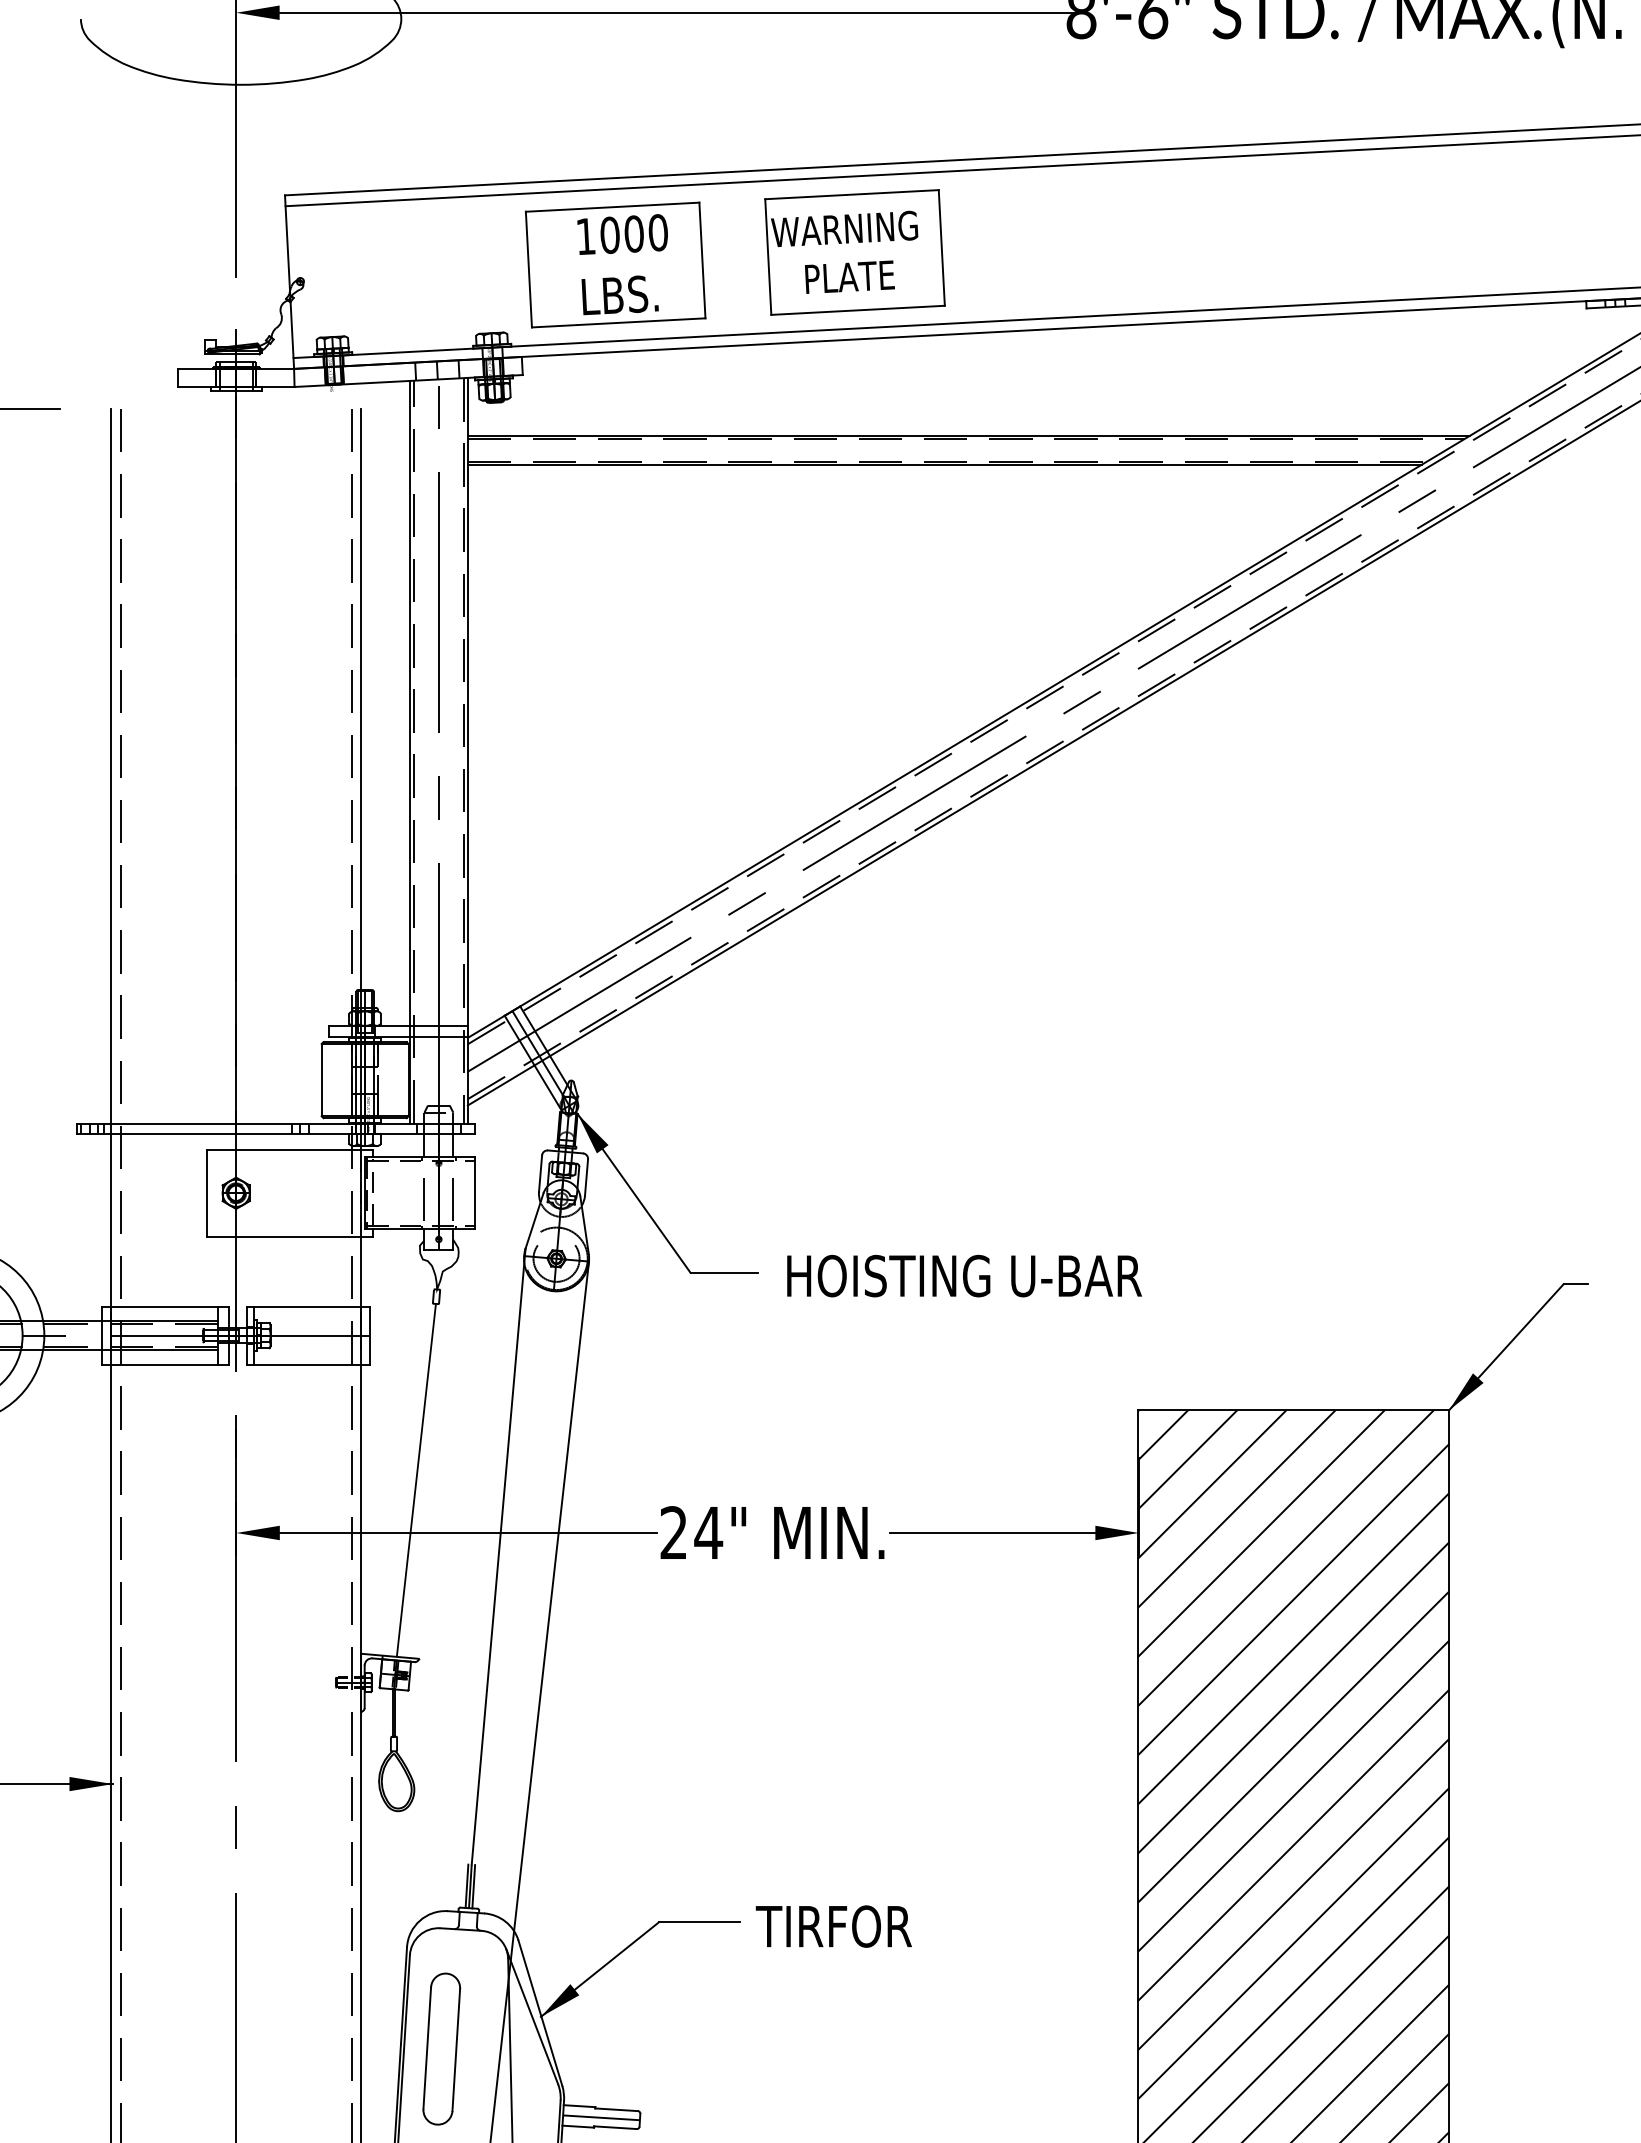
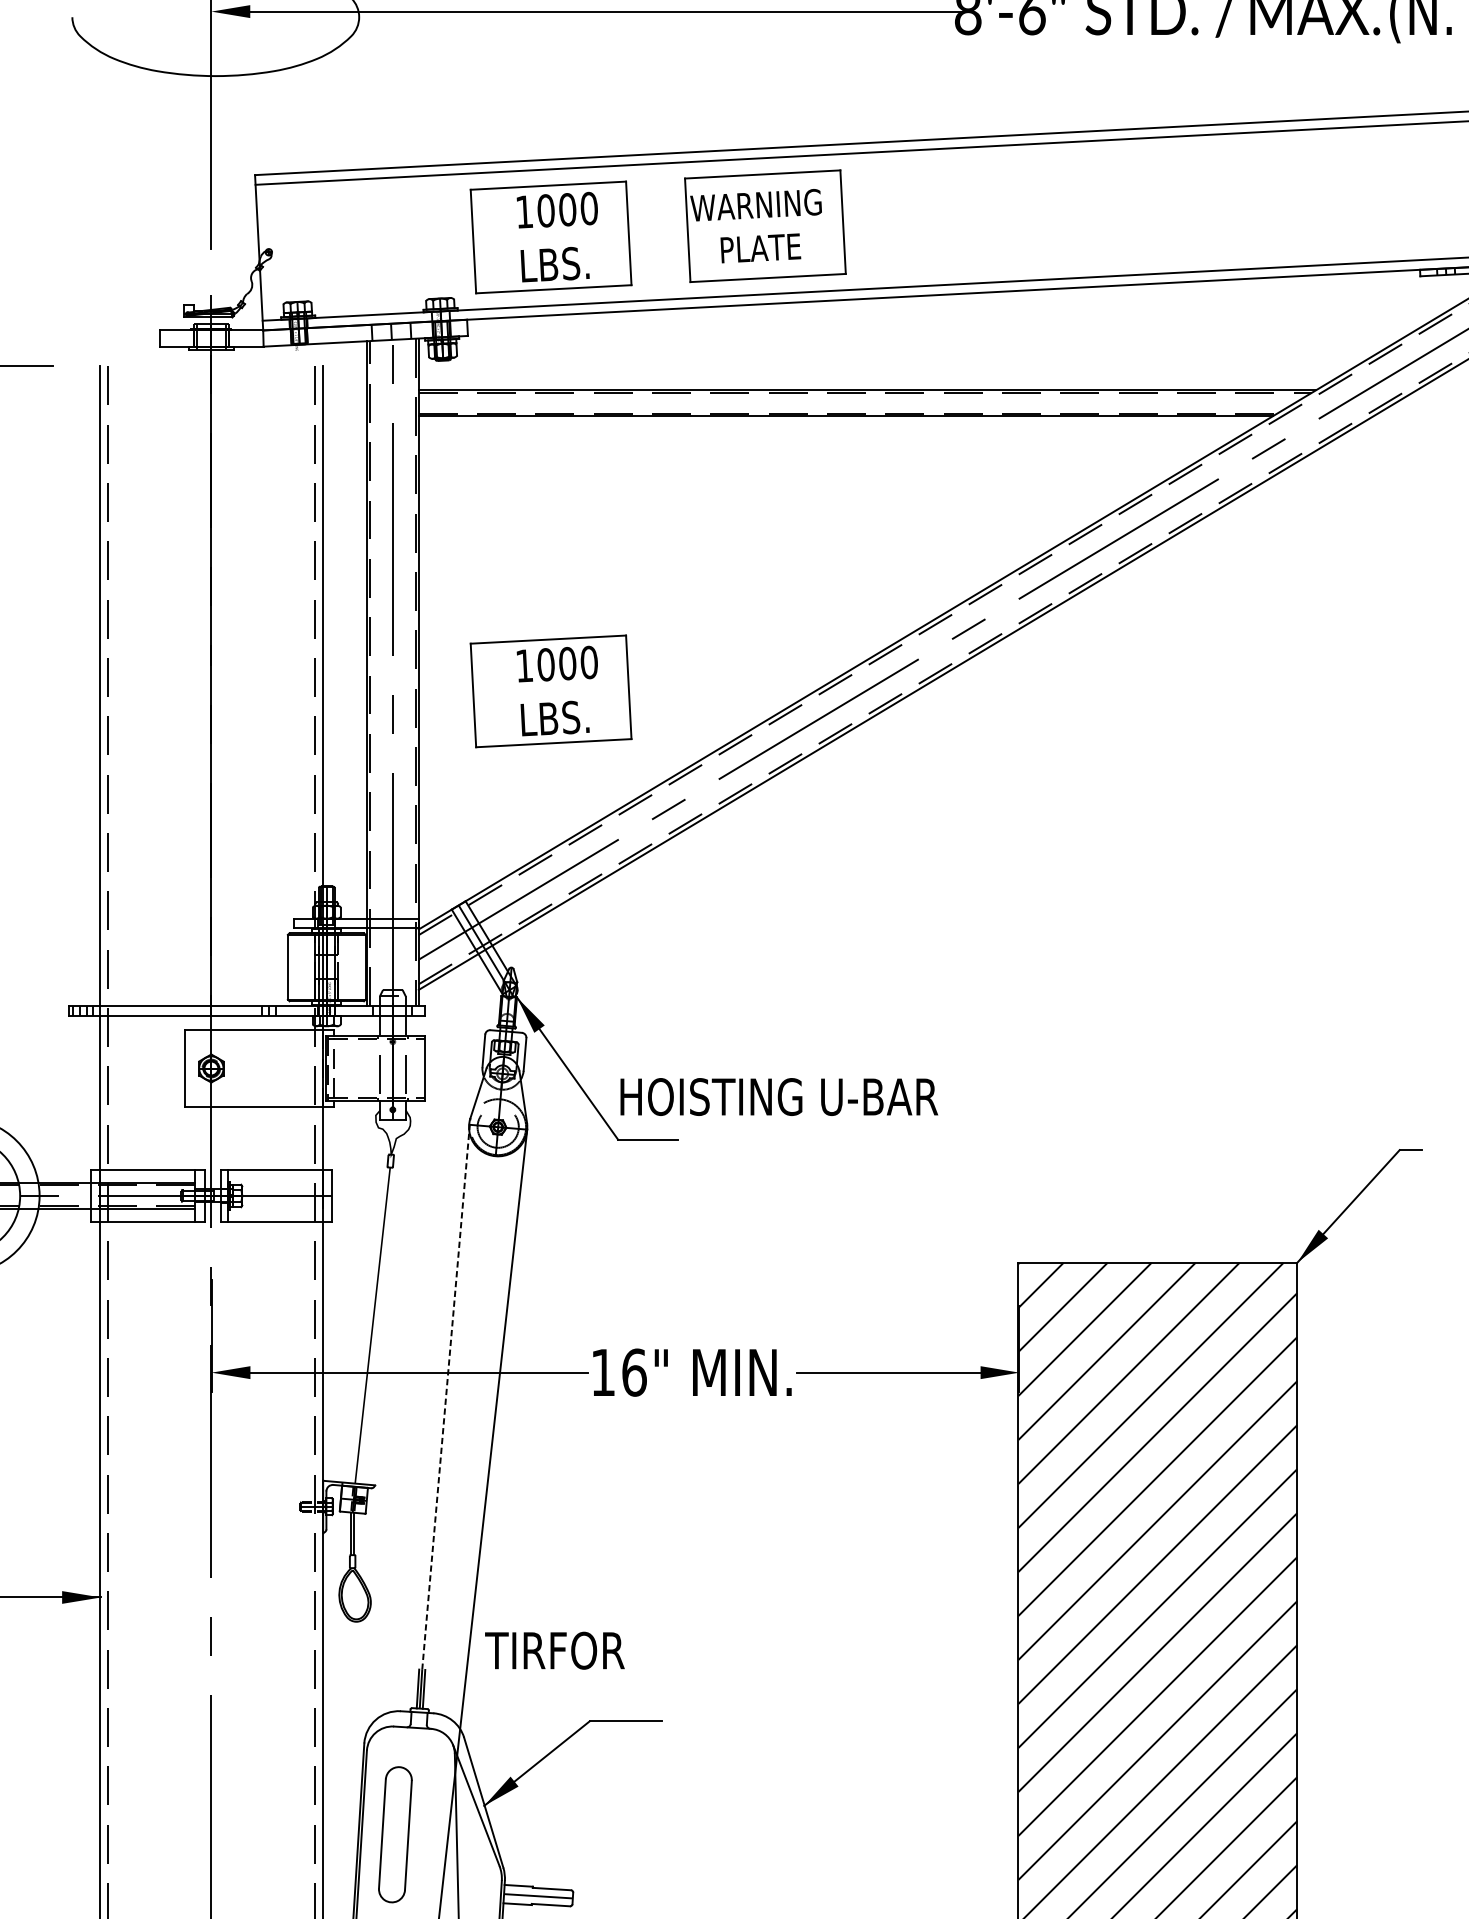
part: (615, 771) -> (550, 690), added
text: (964, 1275) -> (779, 1096), moved
text: (691, 1532) -> (619, 1372), 24" -> 16"
line: (498, 1556) -> (446, 1393), solid -> dashed
text: (833, 1926) -> (554, 1650), moved

